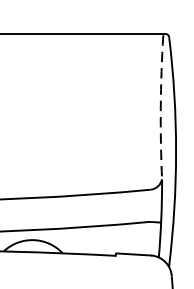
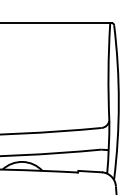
arc: (160, 107) -> (108, 72), dashed -> solid

